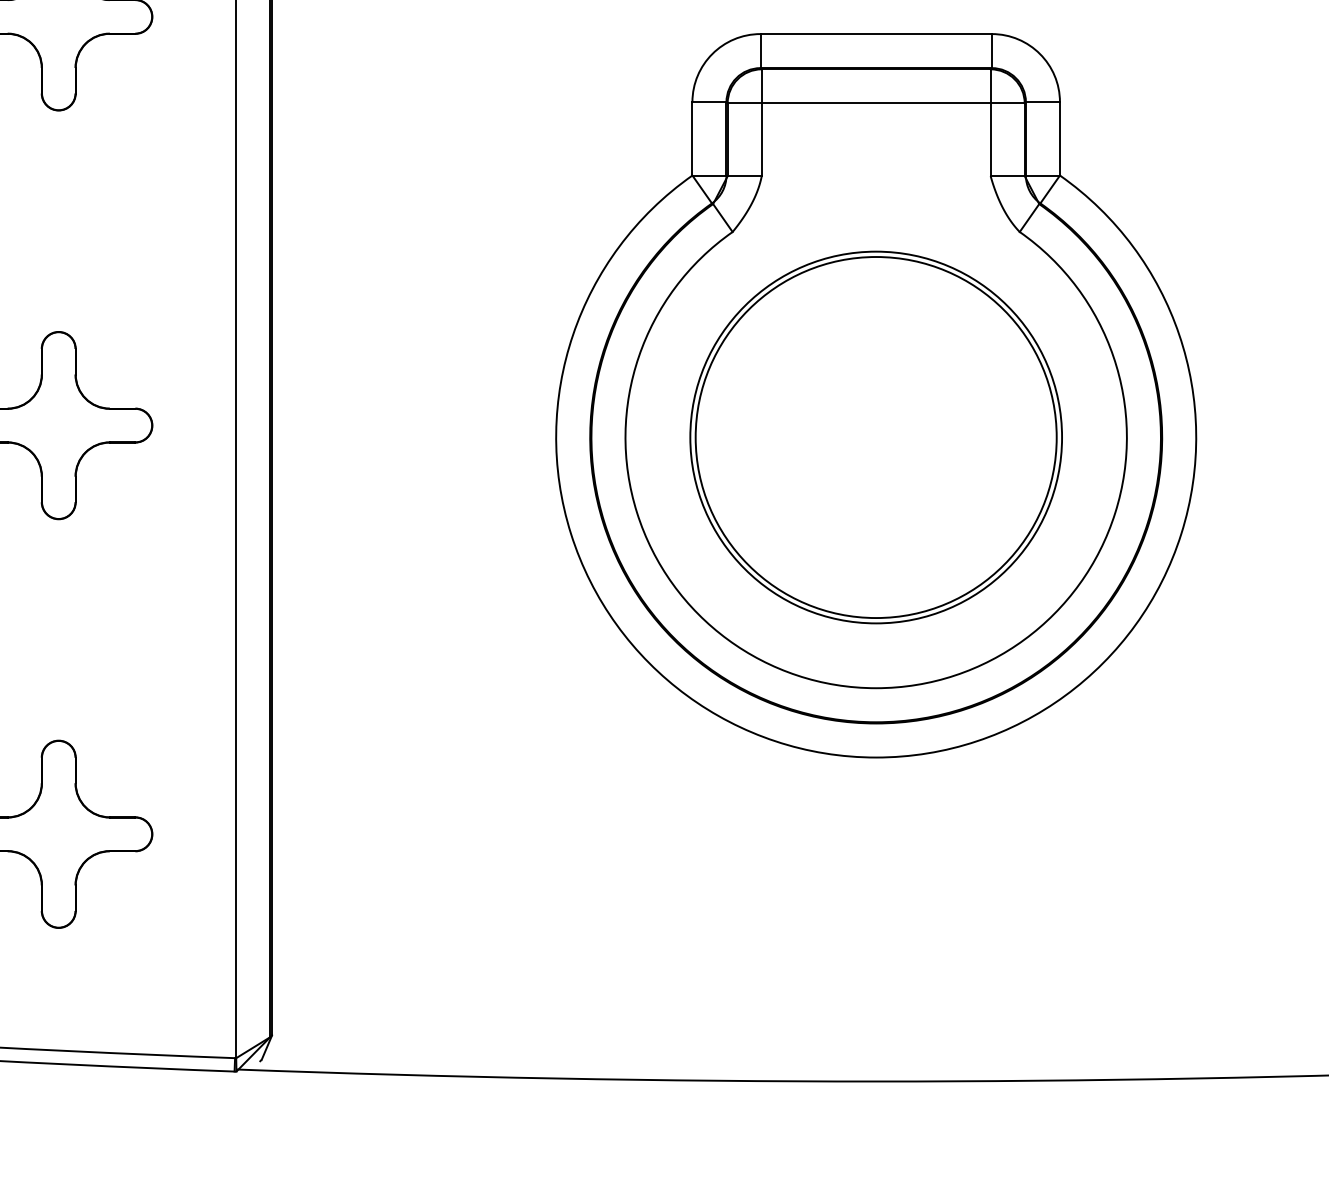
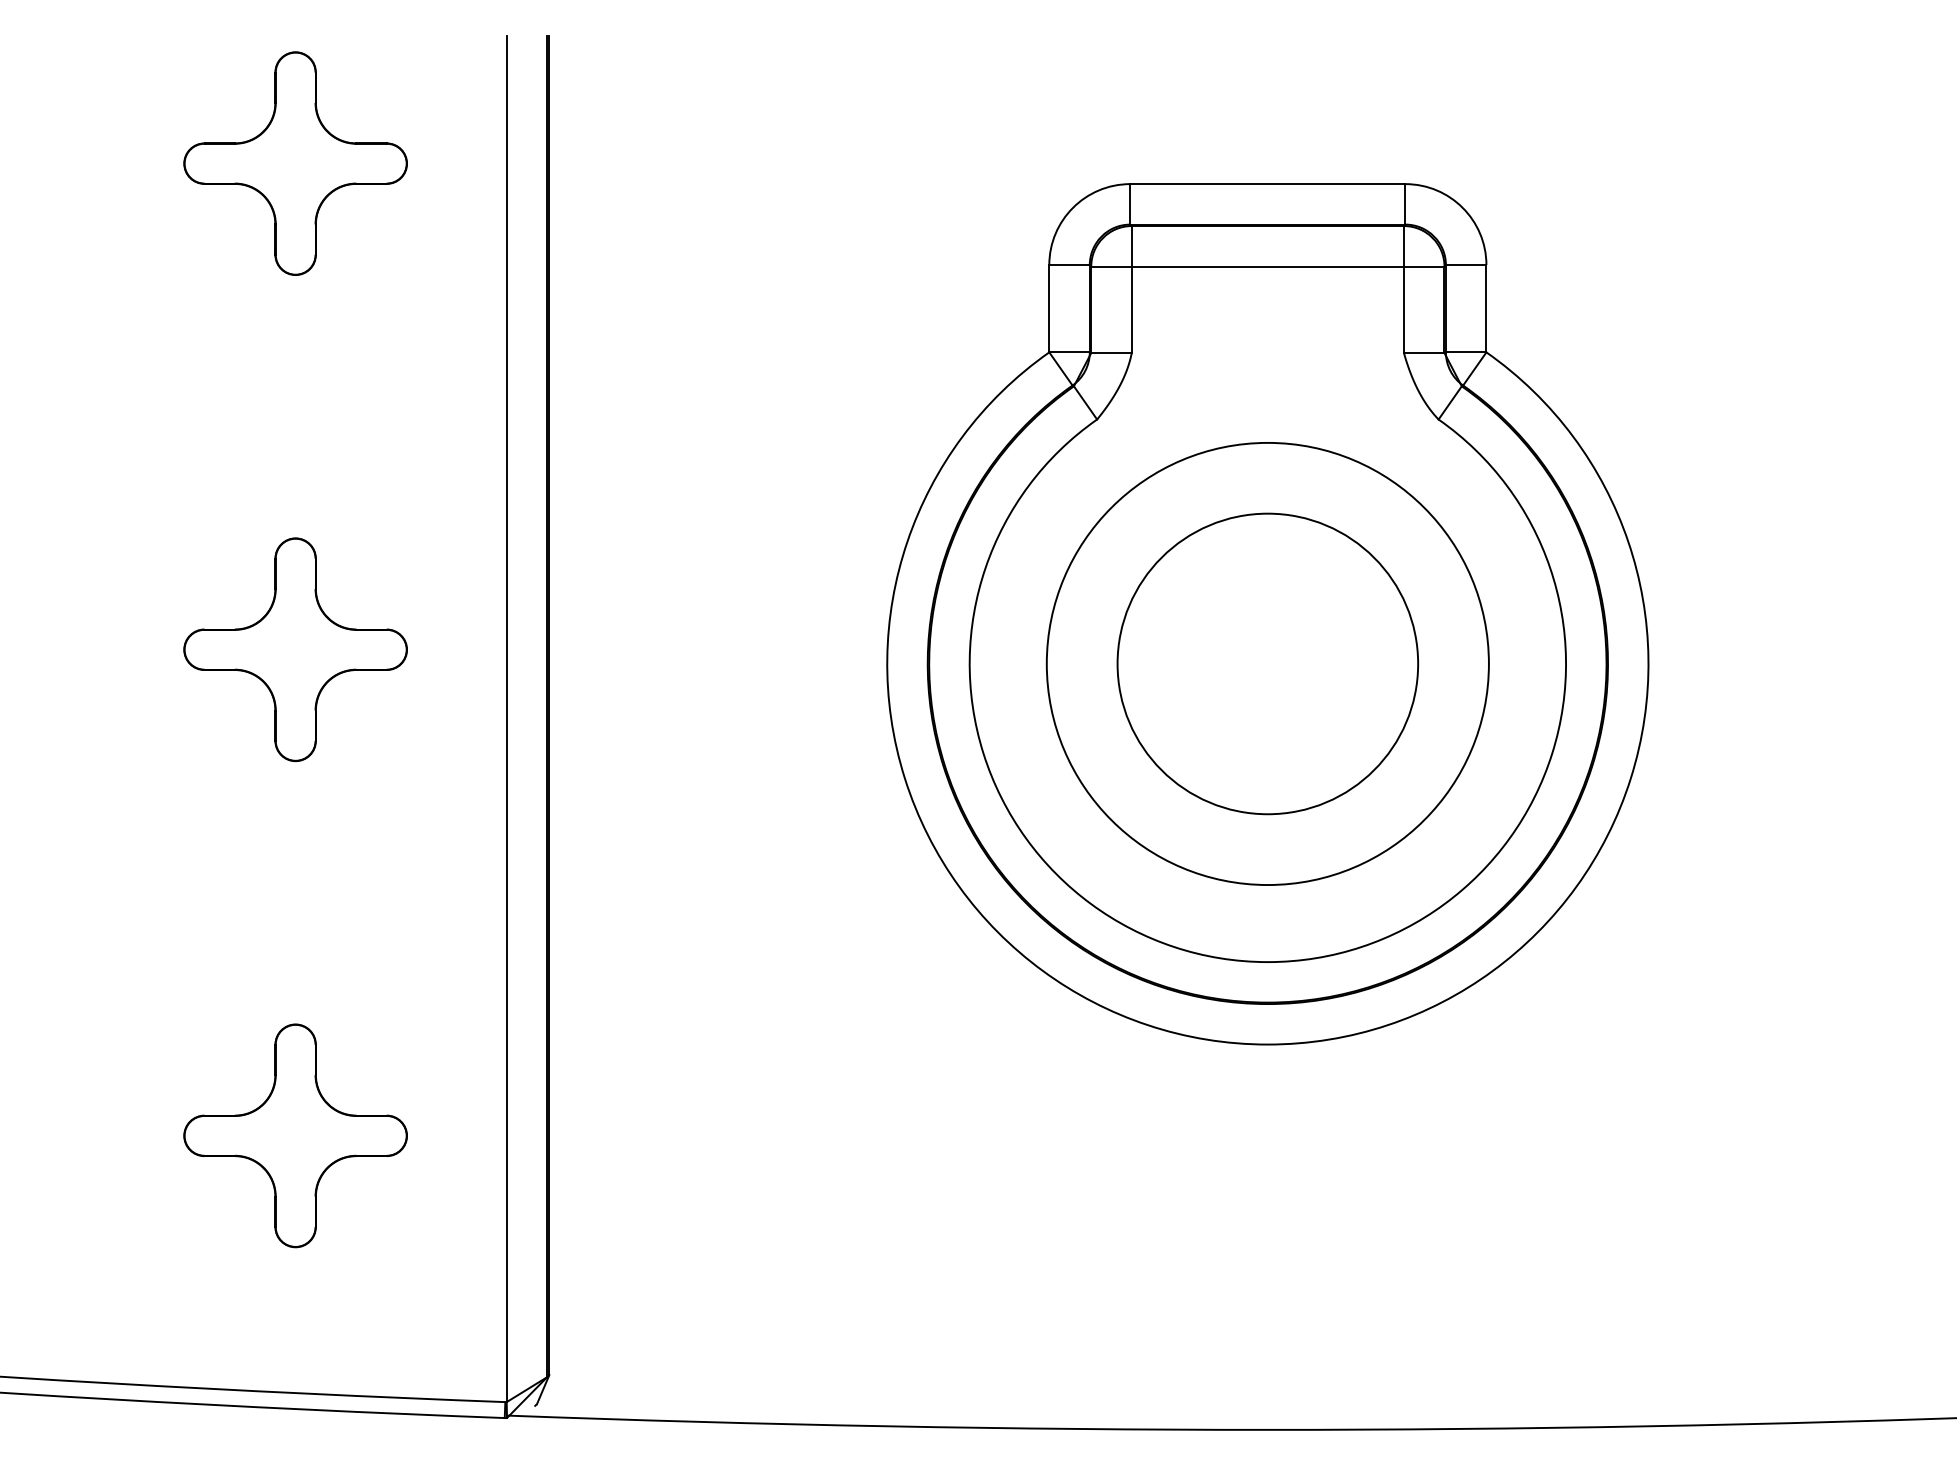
circle: (875, 437) -> (1267, 663), size x0.7

